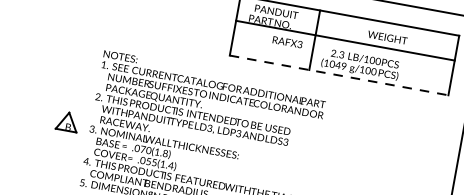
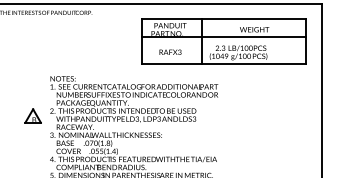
text: (287, 41) -> (170, 51), moved
line: (339, 75) -> (224, 63), dashed -> solid
part: (66, 120) -> (32, 115), moved

